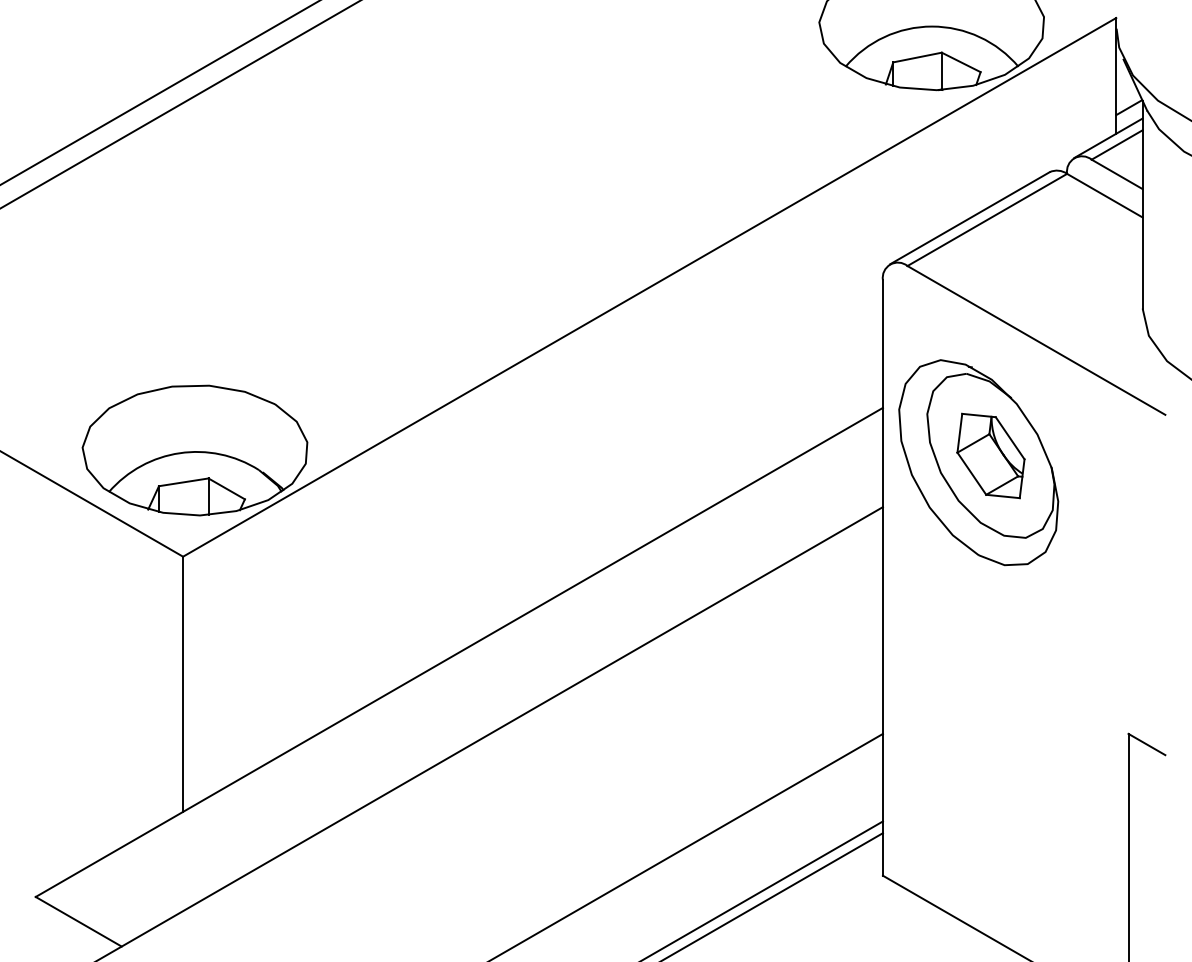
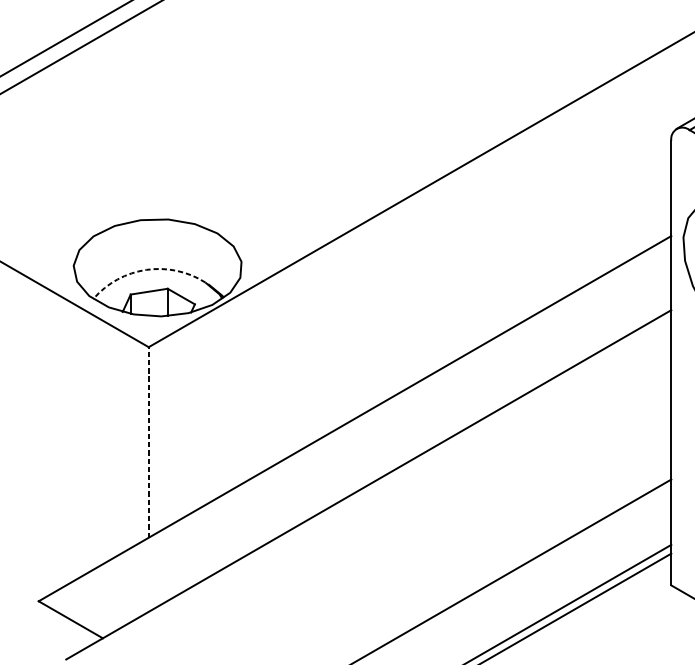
arc: (179, 453) -> (146, 270), solid -> dashed
line: (183, 684) -> (149, 442), solid -> dashed

